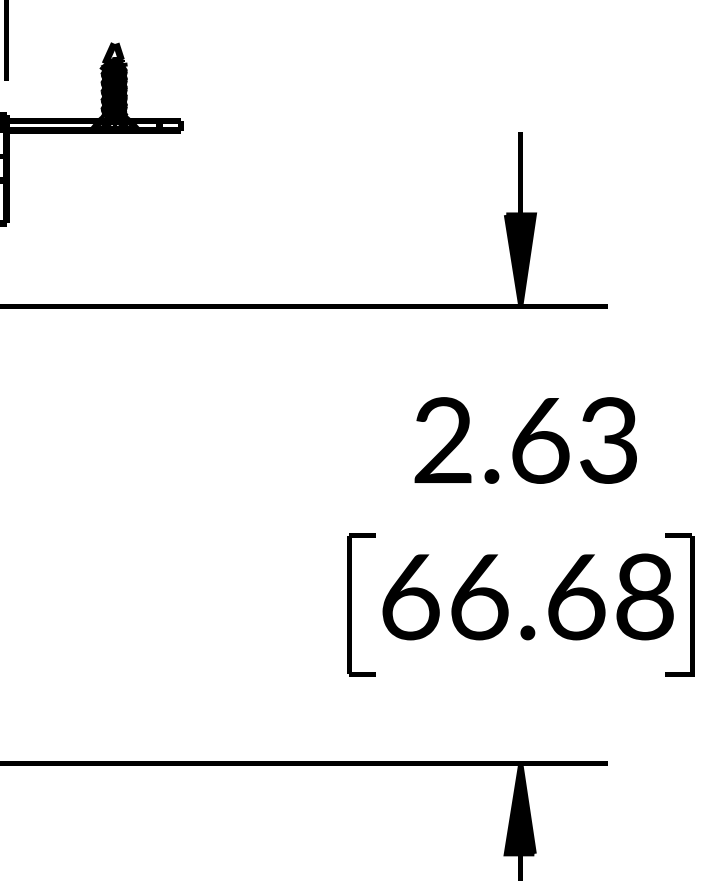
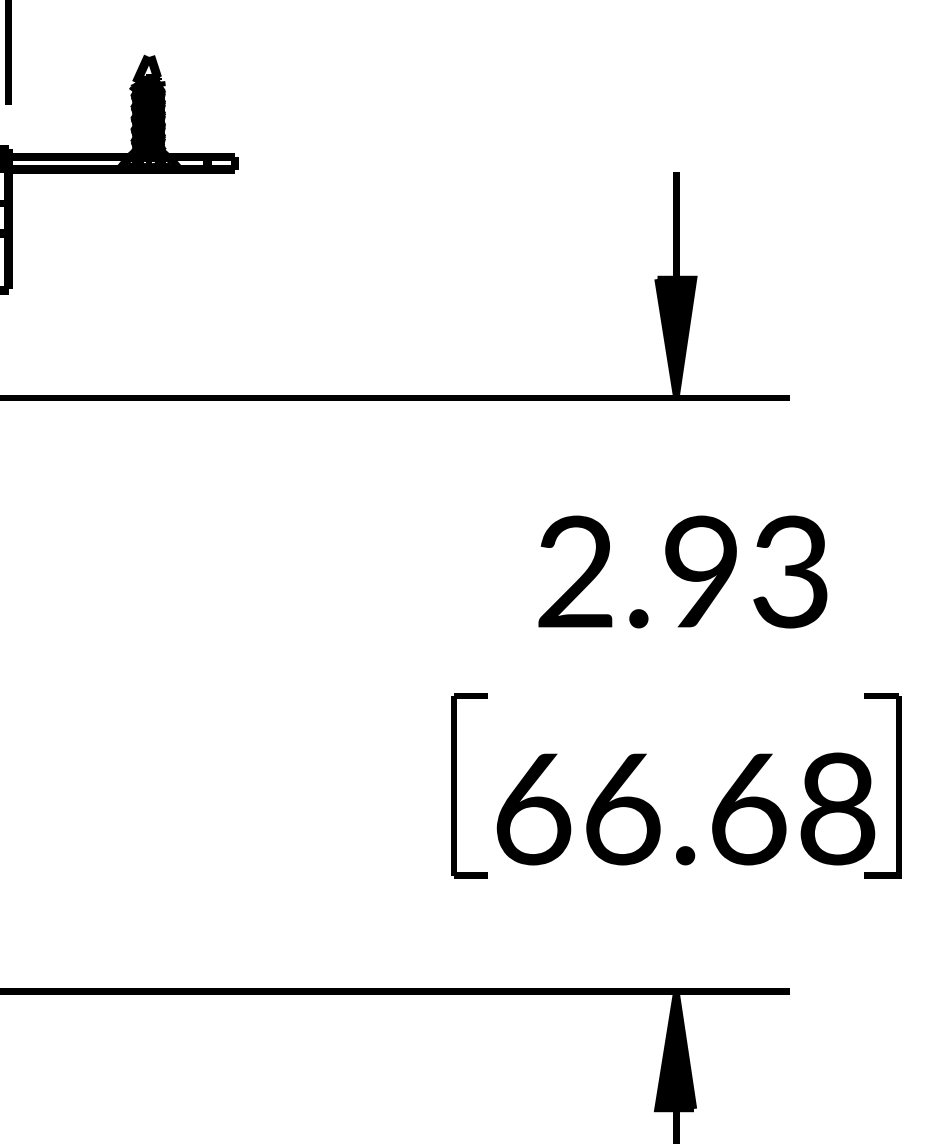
text: (540, 440) -> (701, 572), 2.63 -> 2.93
text: (527, 596) -> (685, 808), moved

